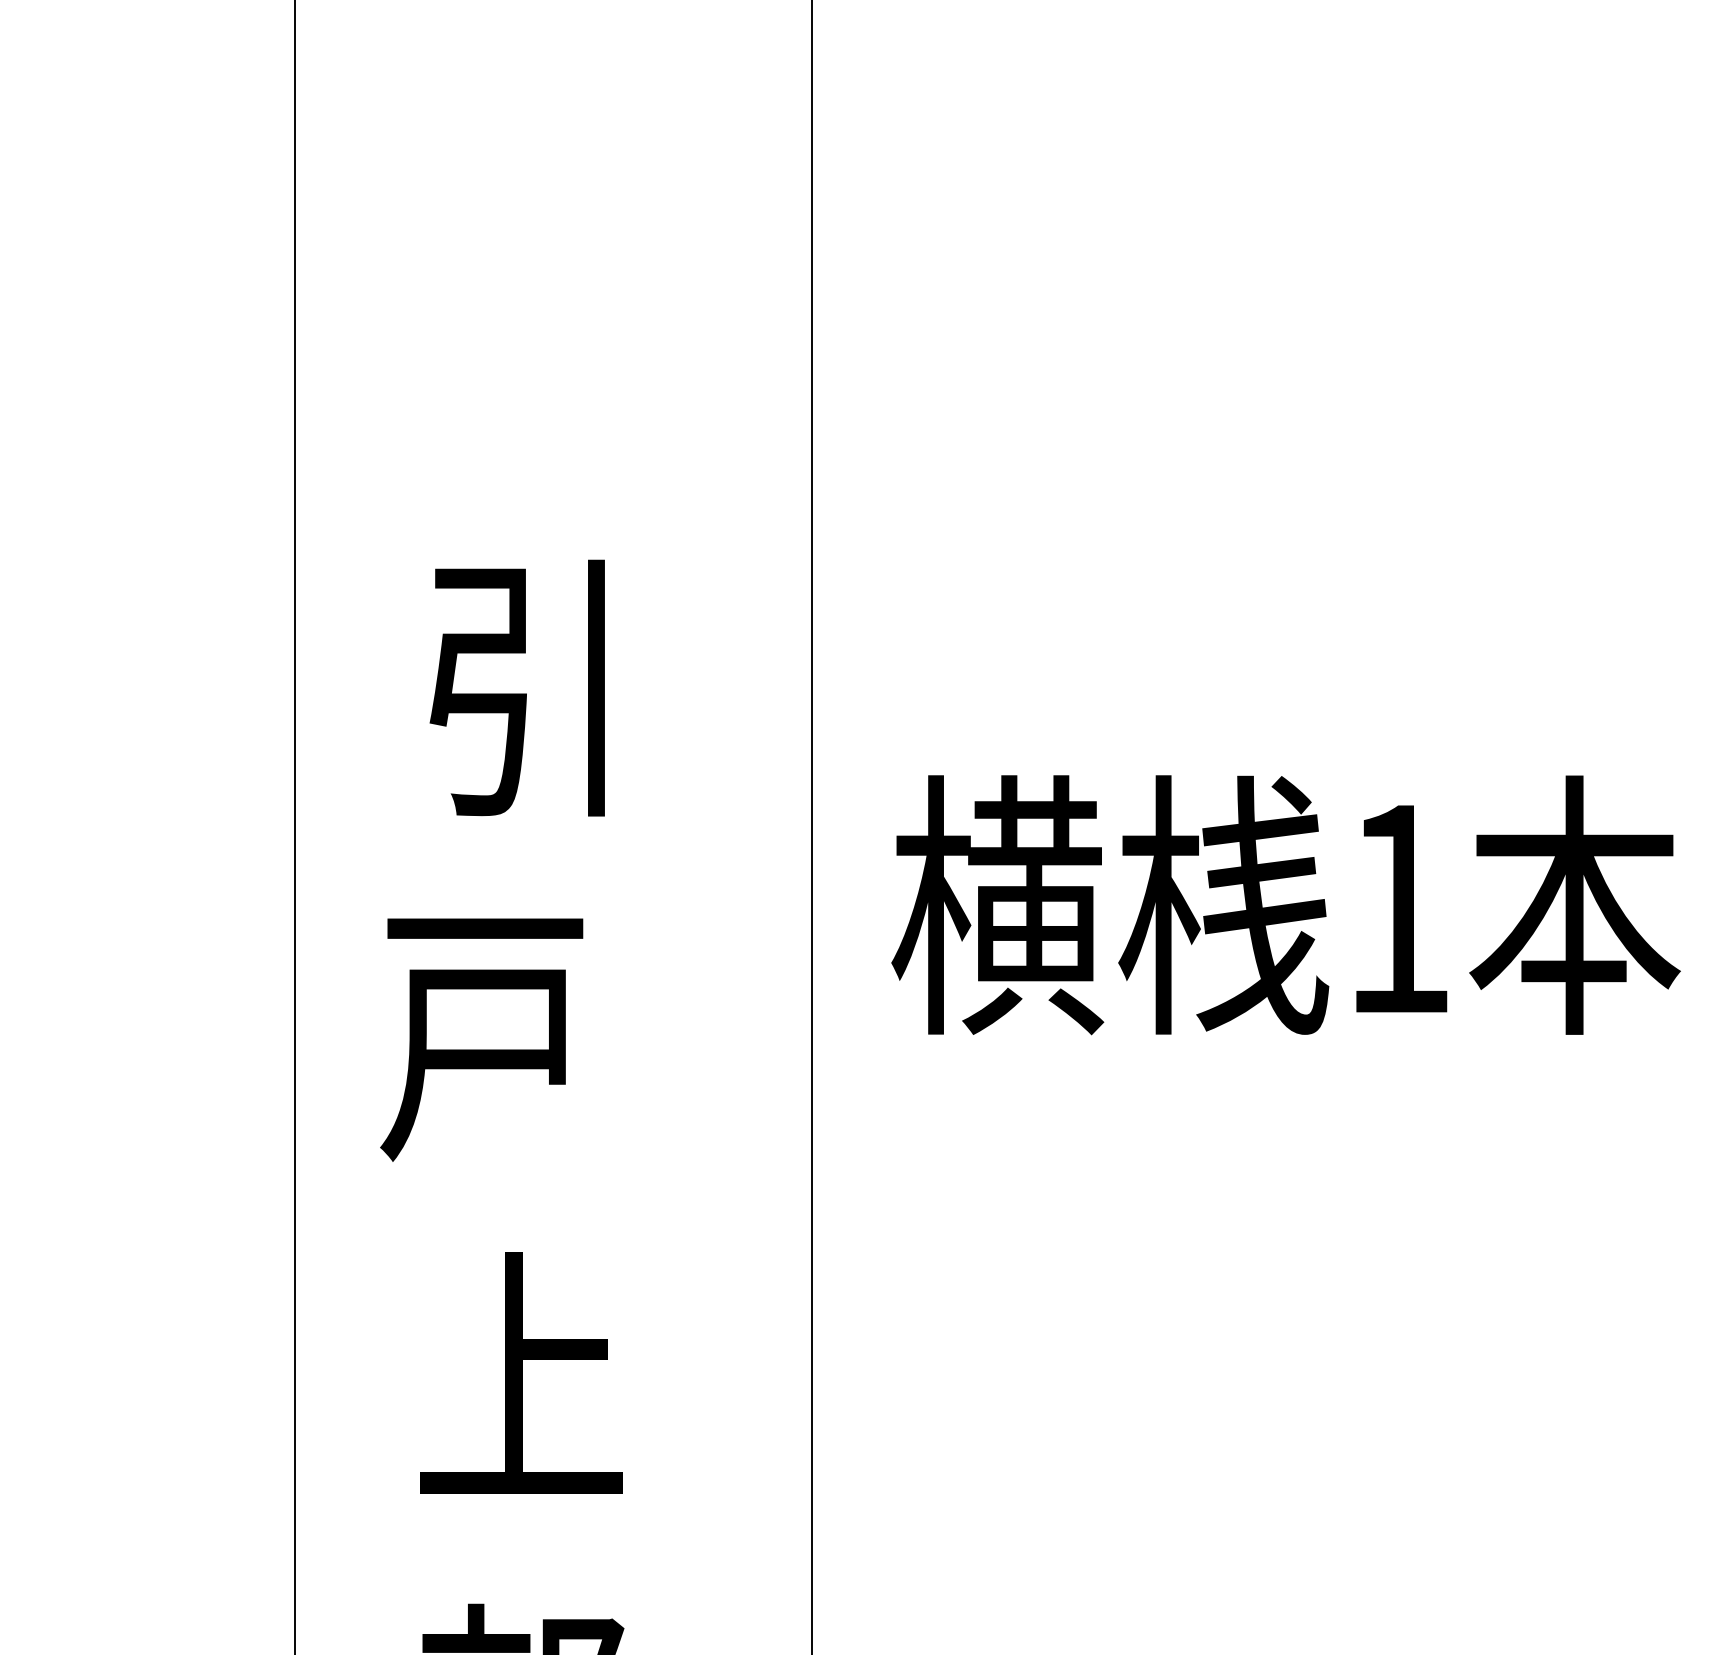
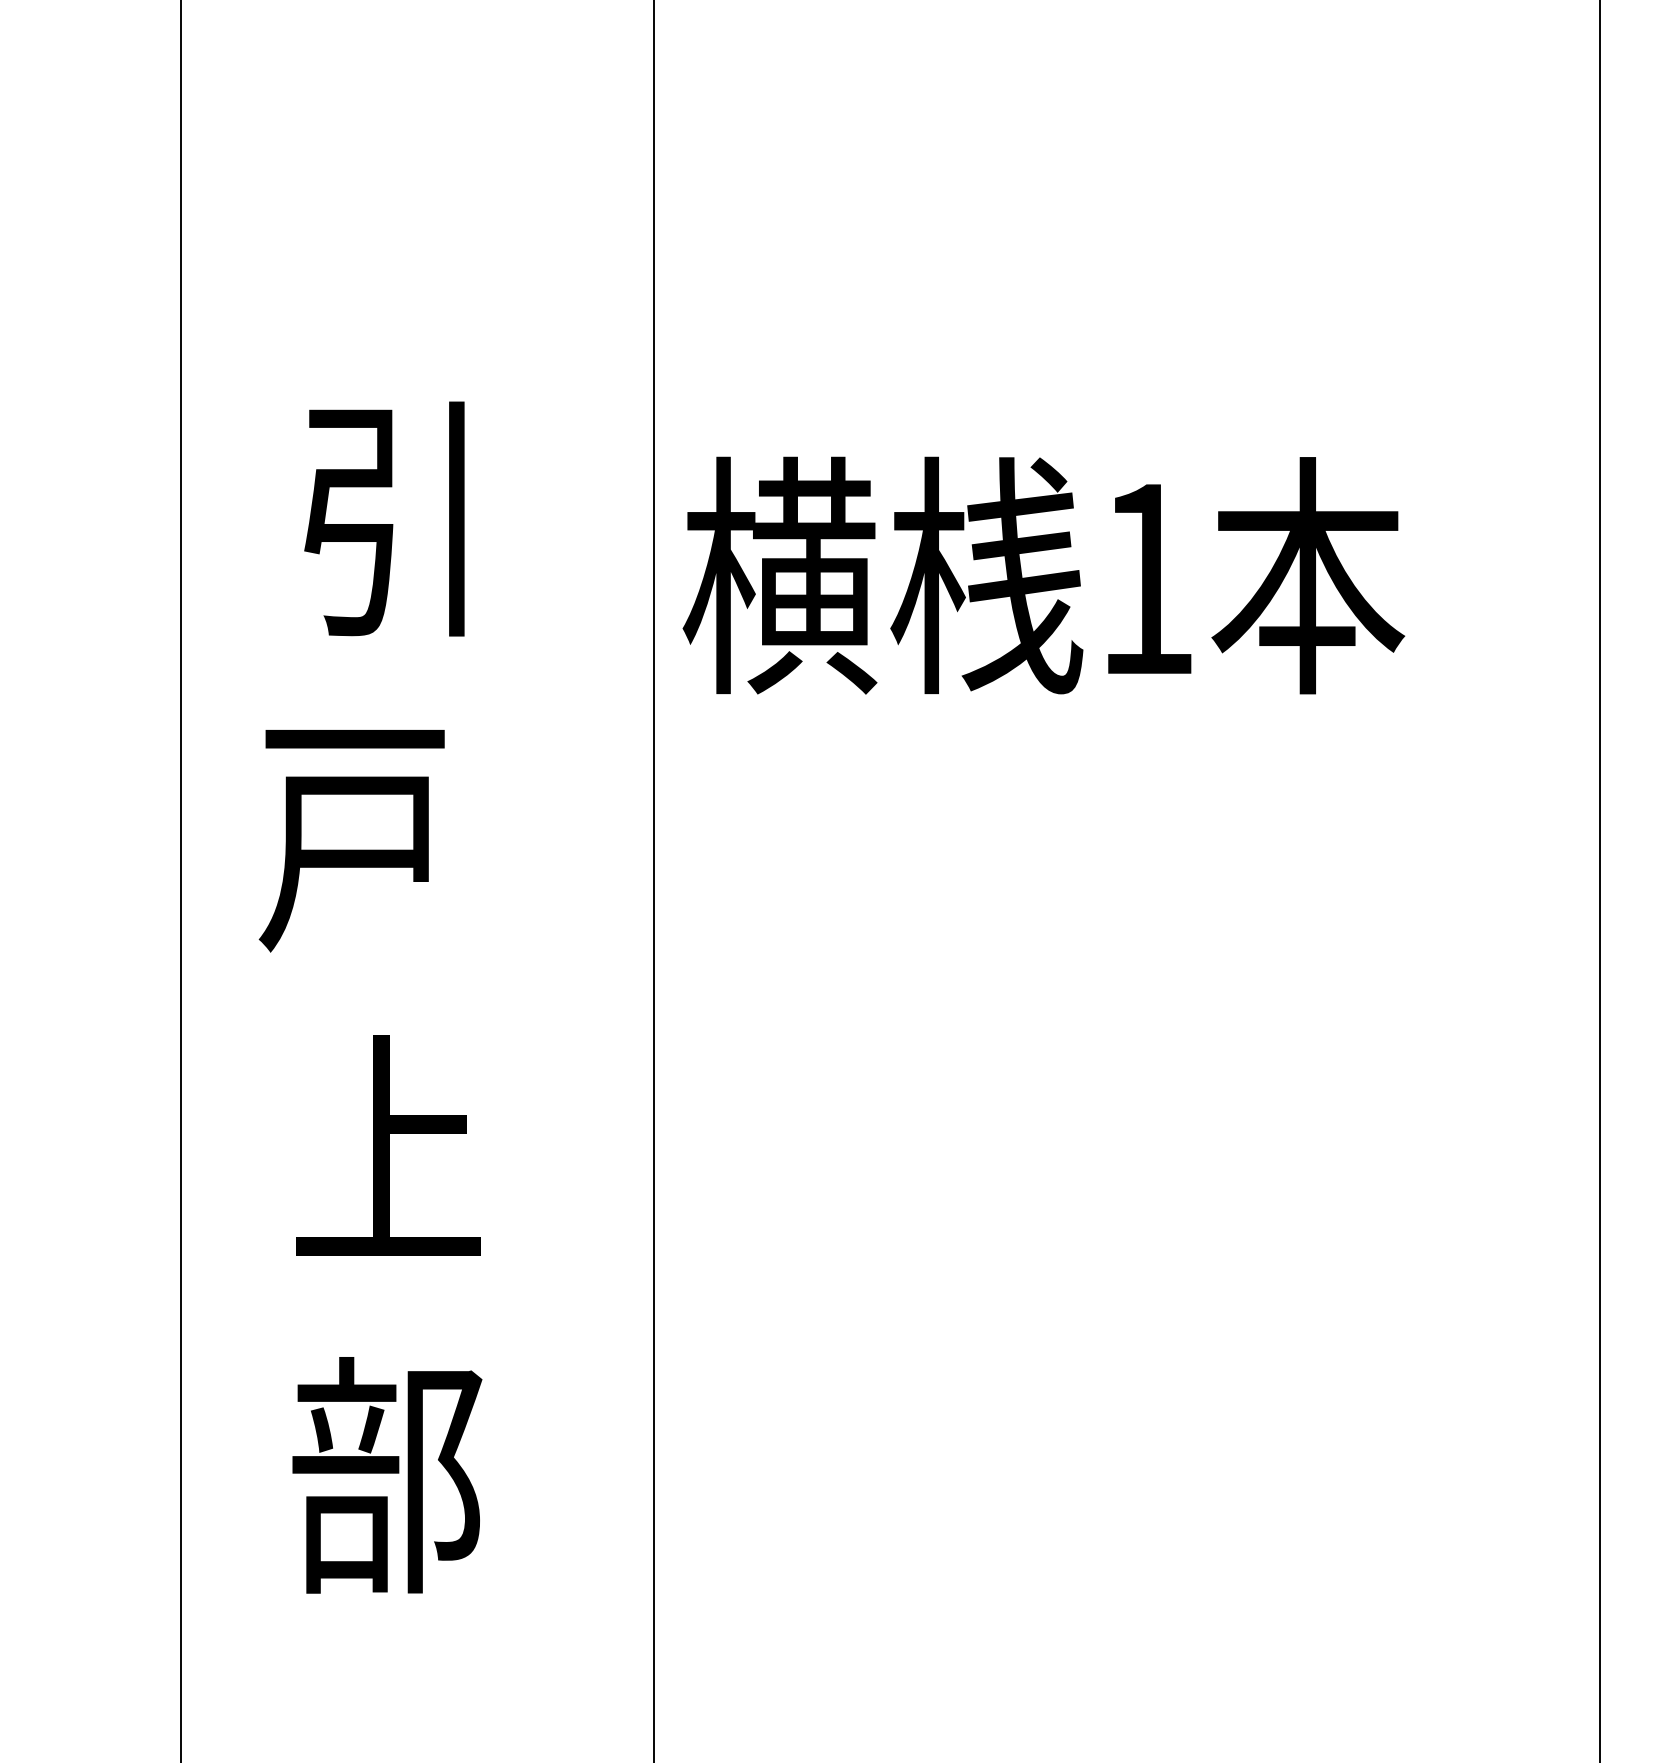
text: (1285, 905) -> (1043, 575), moved

